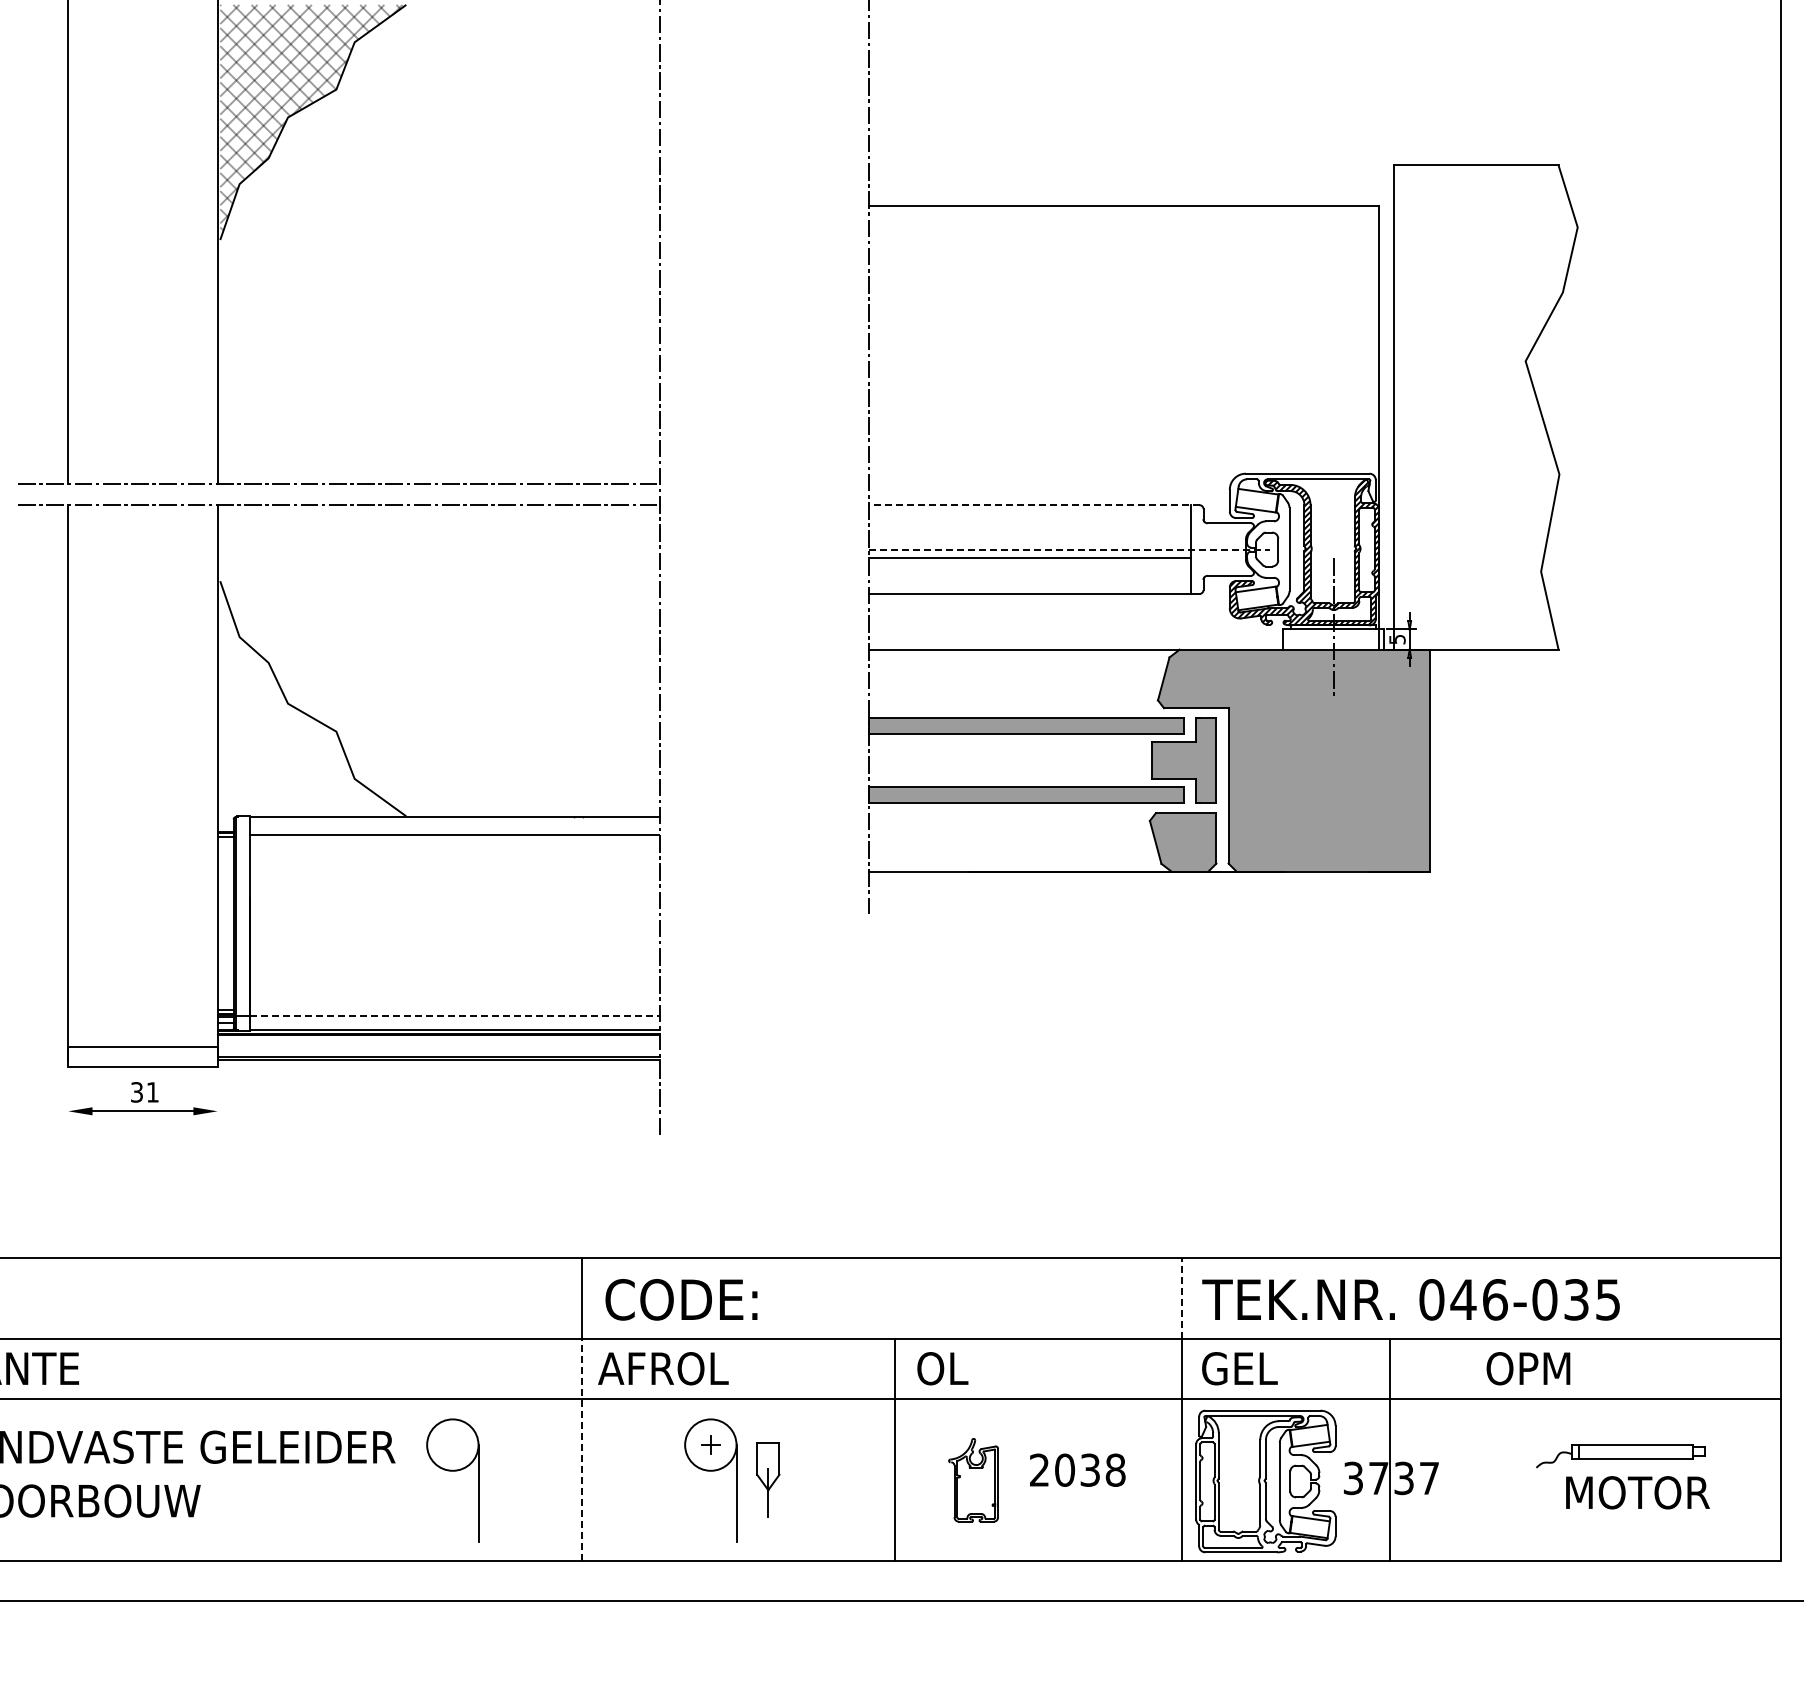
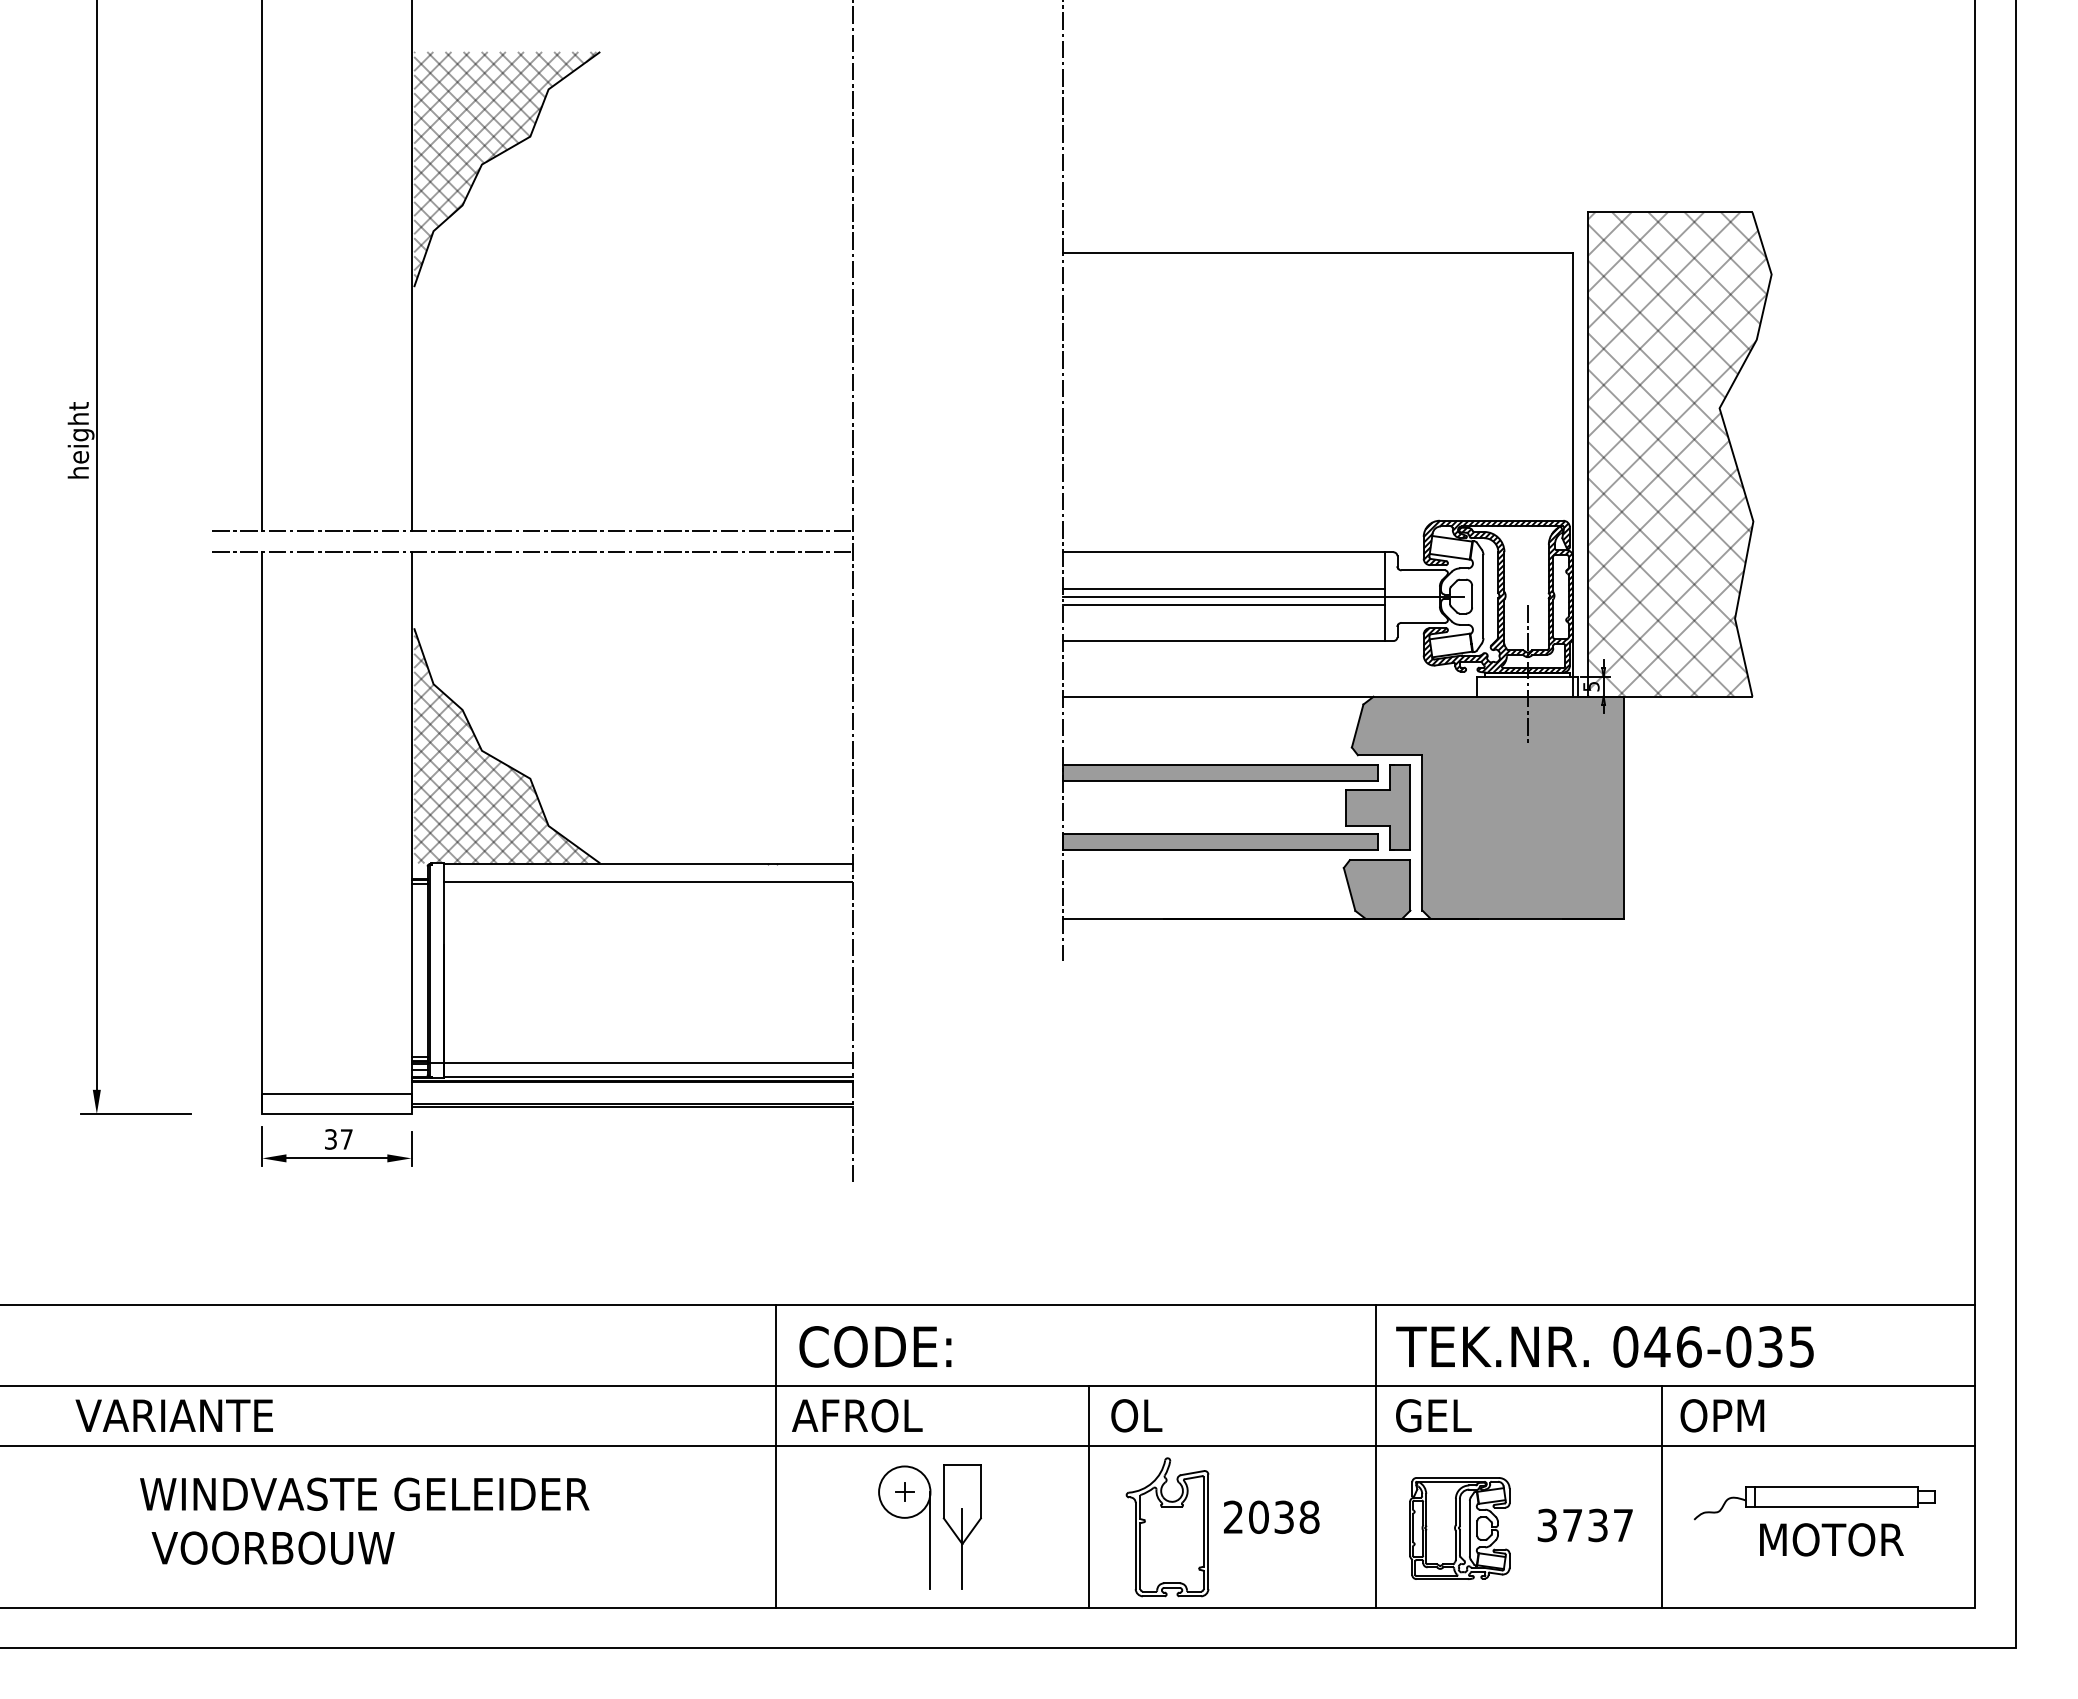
hatch: (1483, 407) -> (1677, 454), added
hatch: (1302, 495) -> (1496, 542), added
line: (1033, 505) -> (1227, 552), dashed -> solid
line: (1029, 541) -> (1223, 588), added
line: (1069, 549) -> (1263, 596), dashed -> solid
hatch: (312, 699) -> (506, 746), added
line: (454, 1015) -> (648, 1062), dashed -> solid
text: (152, 1092) -> (346, 1139), 31 -> 37
line: (68, 1099) -> (262, 1146), added
line: (217, 1101) -> (411, 1148), added
line: (1181, 1297) -> (1375, 1344), dashed -> solid
line: (582, 1449) -> (776, 1496), dashed -> solid
line: (1390, 1449) -> (1662, 1496), moved
part: (1620, 1456) -> (1814, 1503), size x1.43
part: (452, 1471) -> (646, 1518), removed
part: (767, 1479) -> (961, 1526), size x1.67
part: (973, 1480) -> (1167, 1527), size x1.67
part: (1265, 1481) -> (1459, 1528), size x0.71

